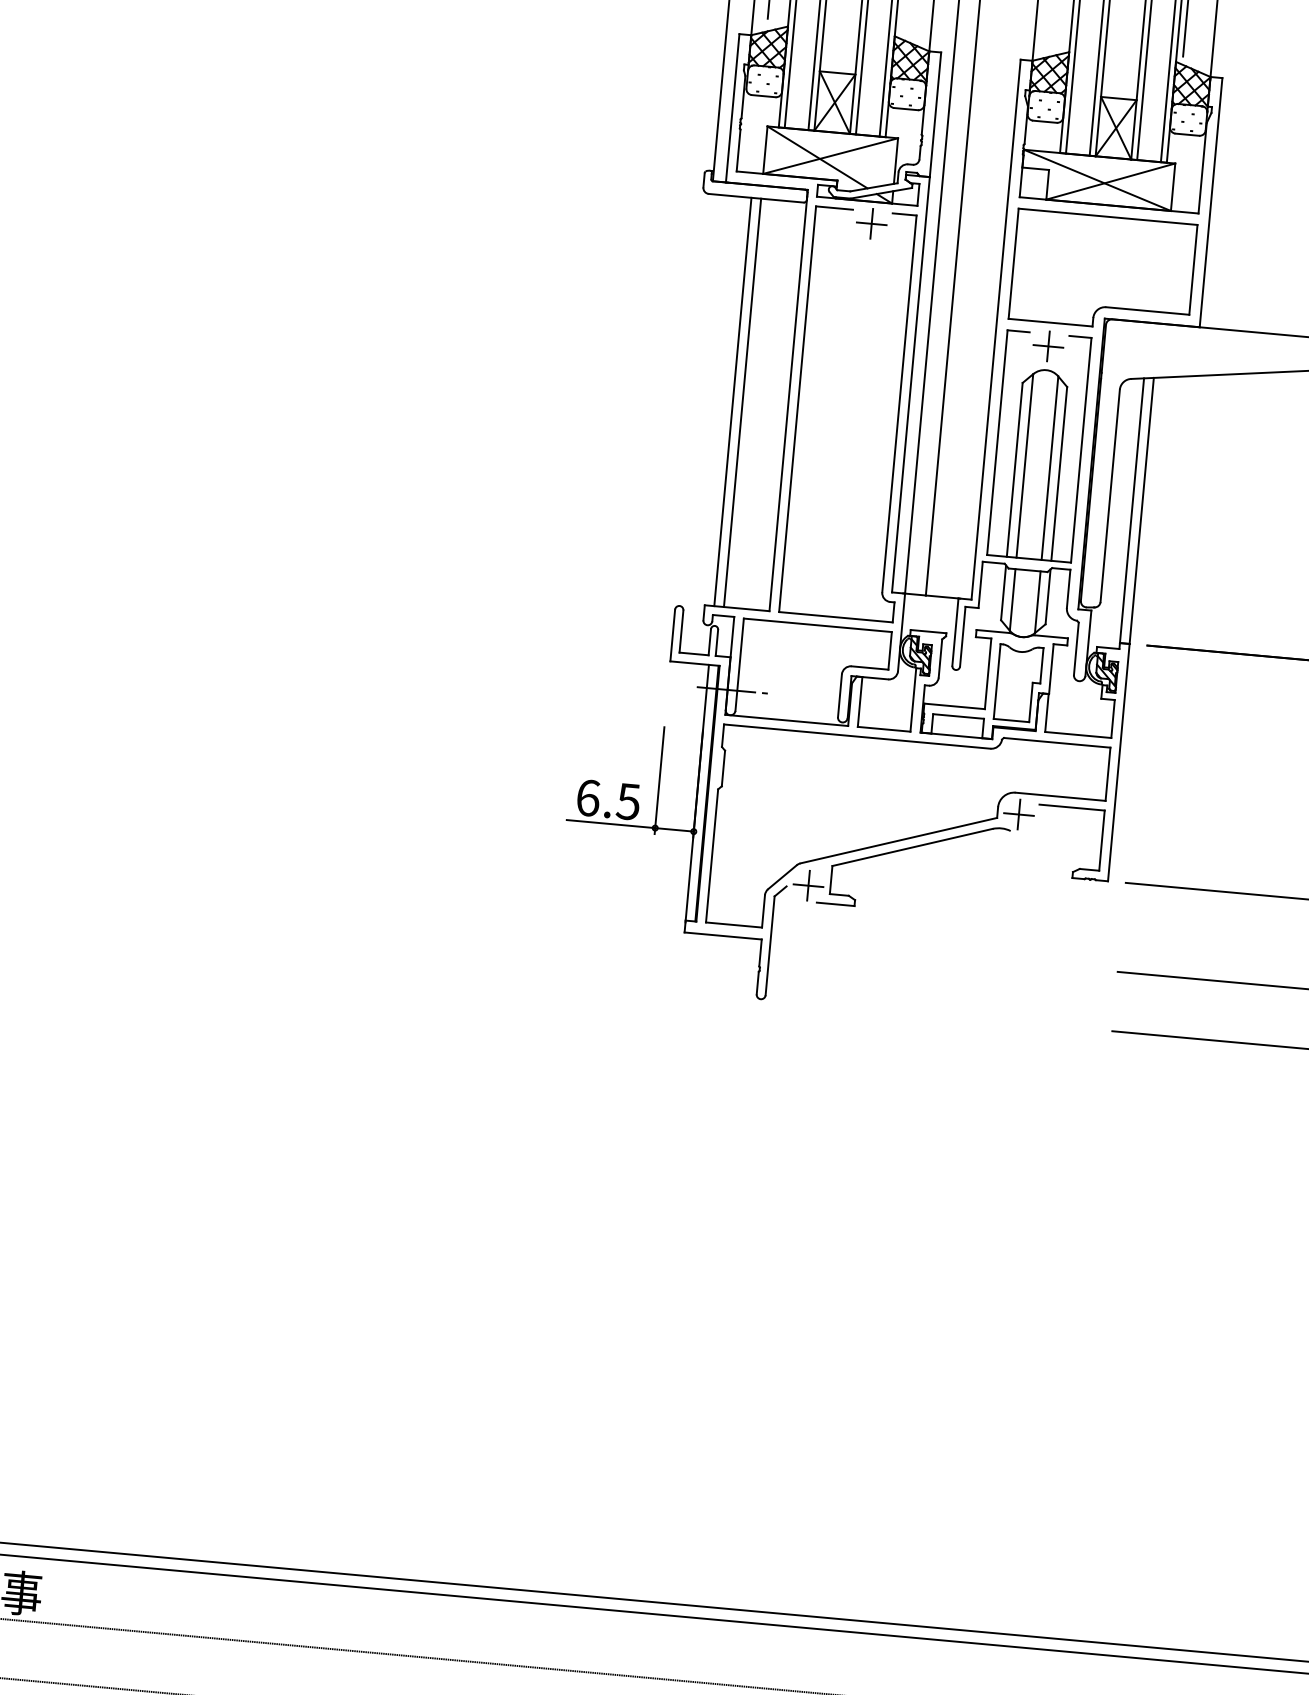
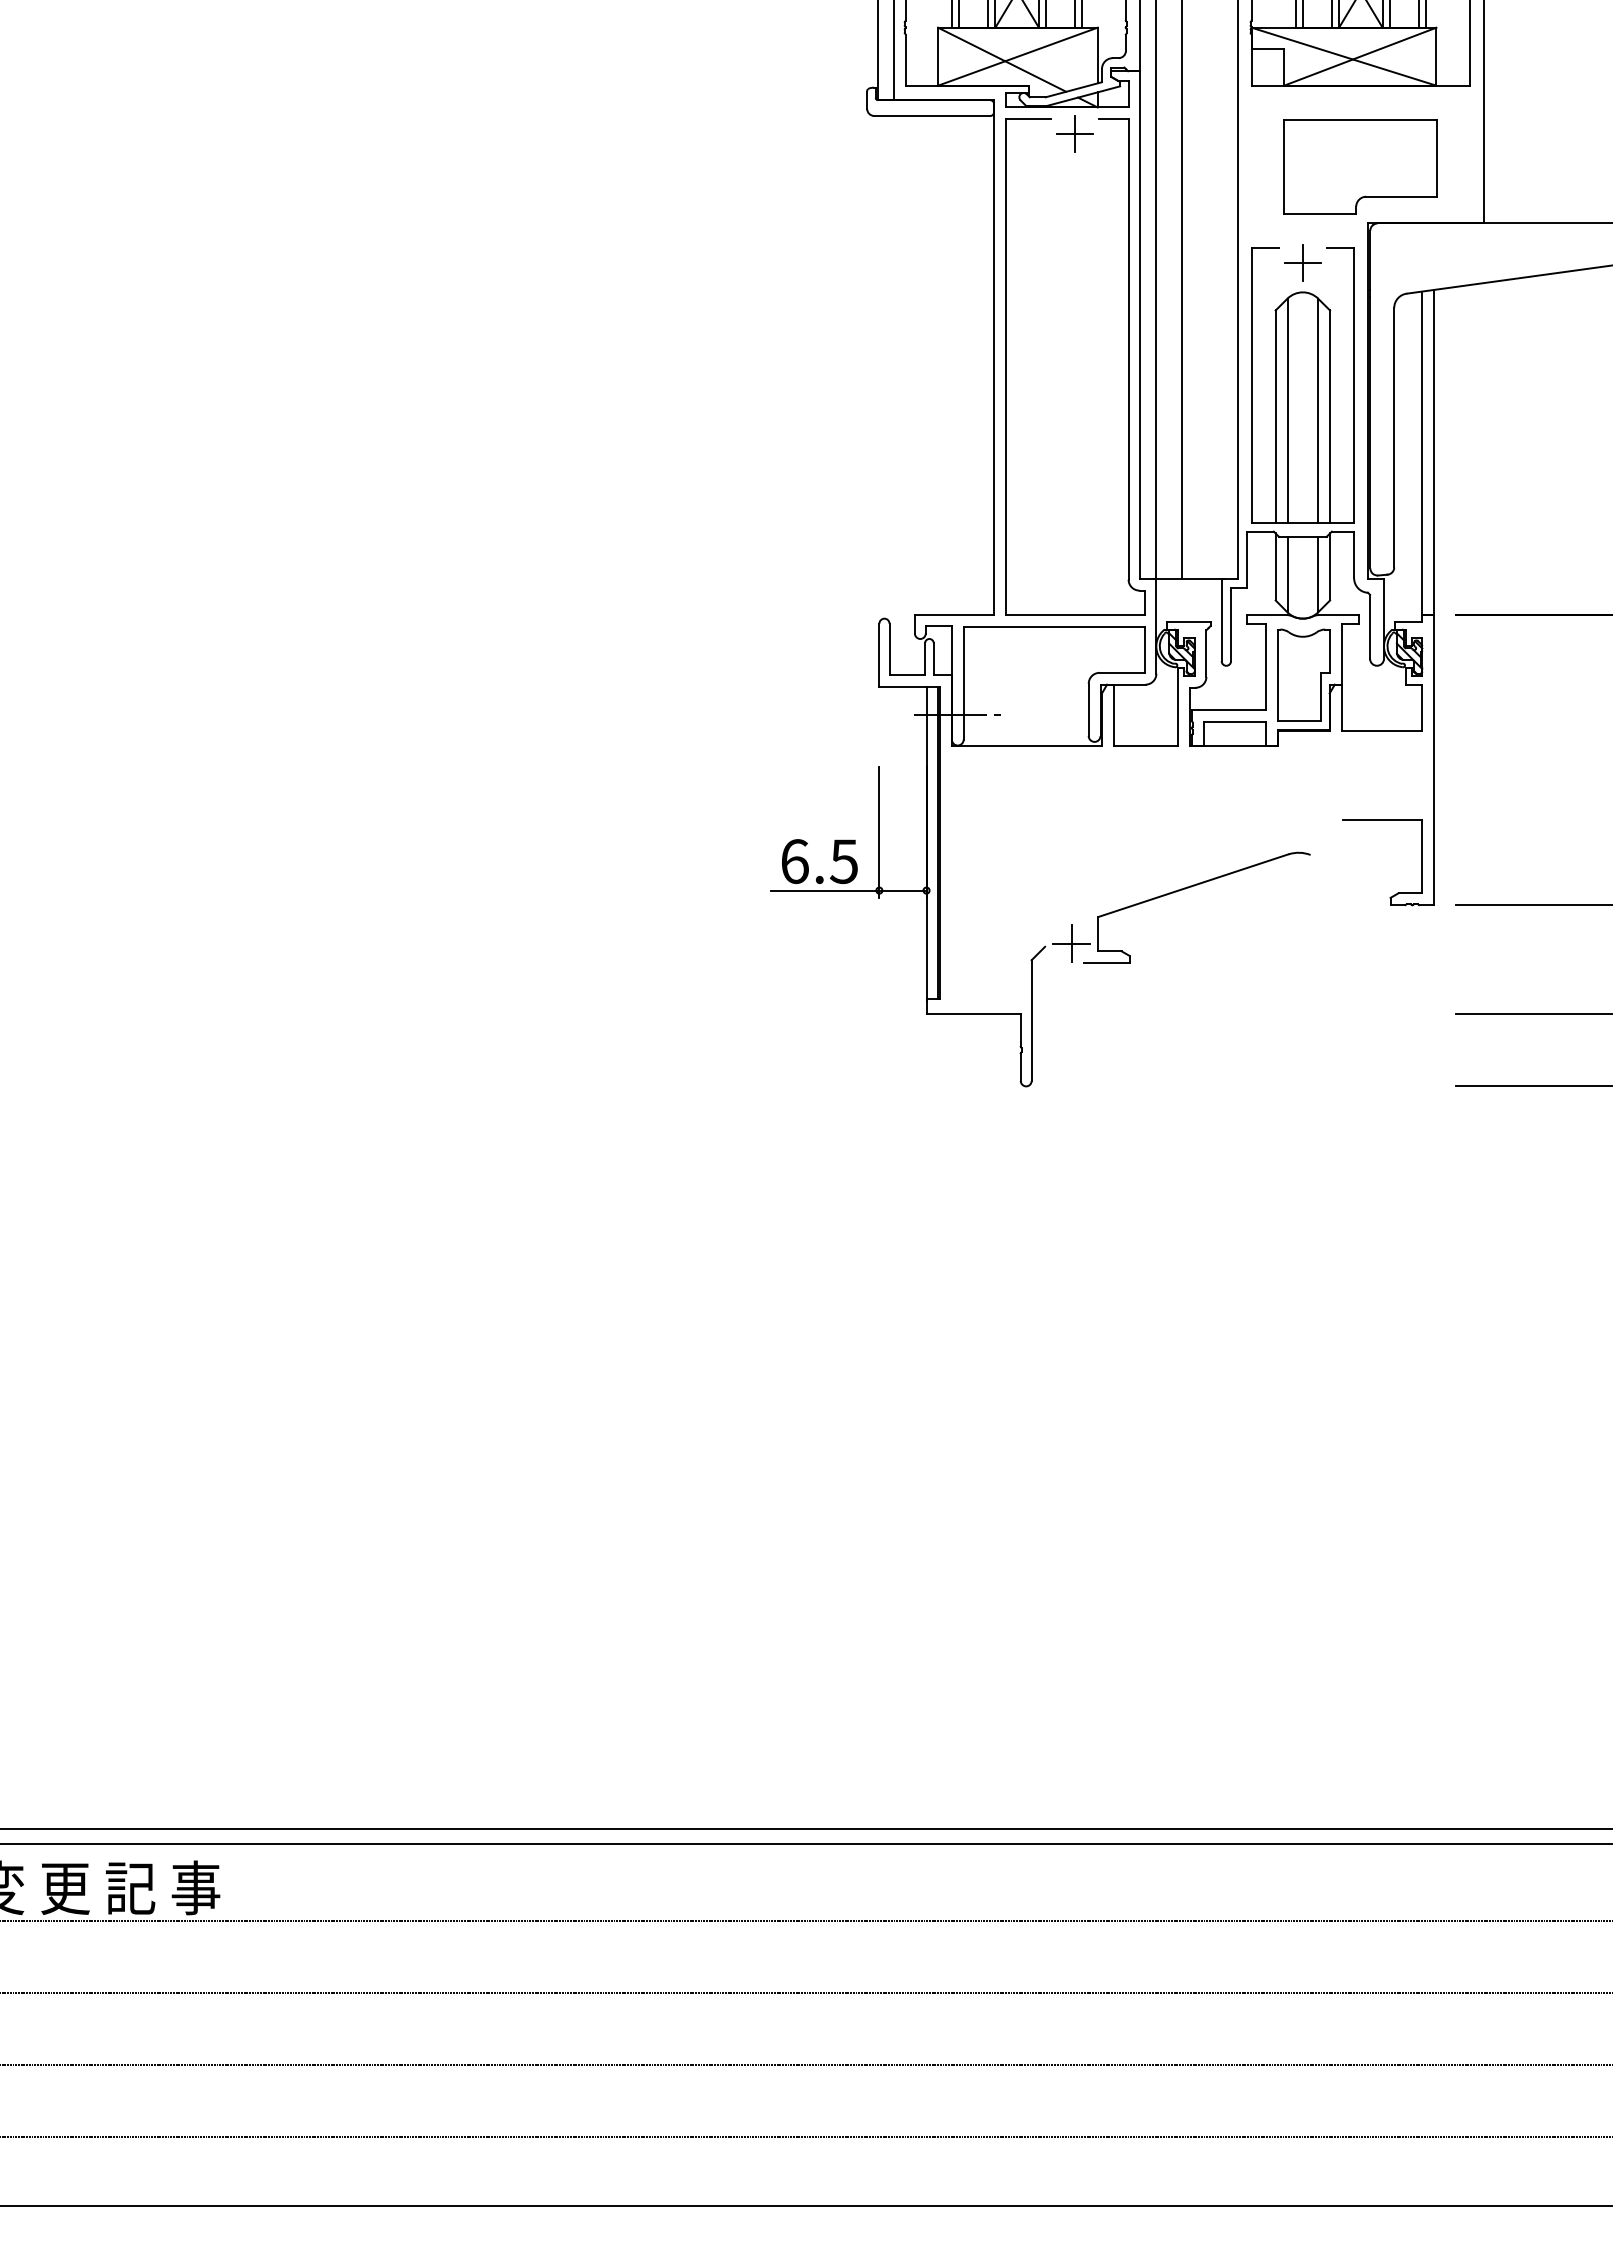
part: (1102, 271) -> (1360, 166), size x0.7
line: (732, 401) -> (926, 365), removed
line: (742, 402) -> (938, 365), removed
part: (908, 834) -> (1186, 870), removed

